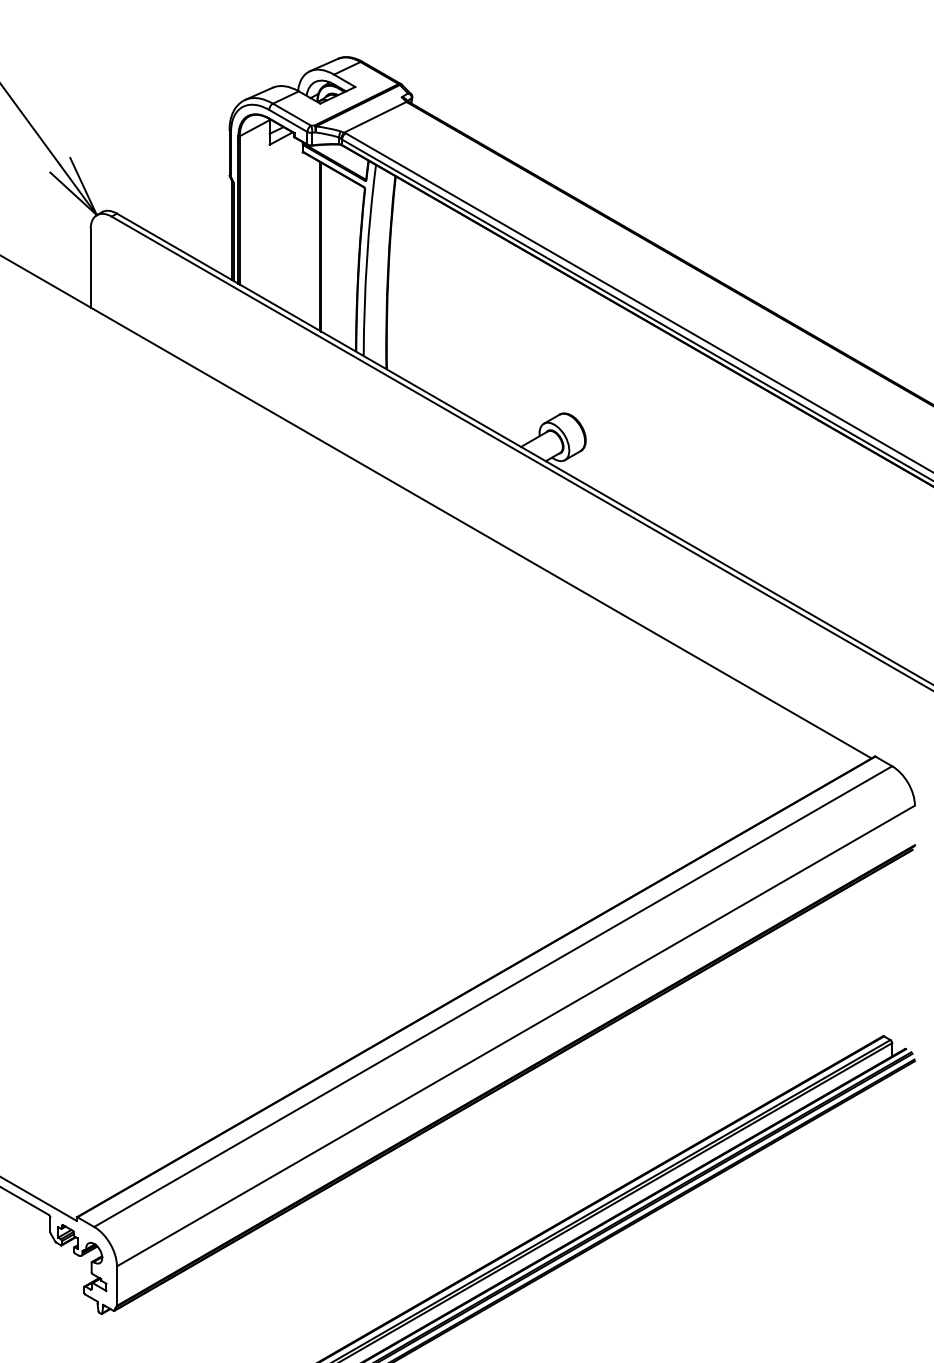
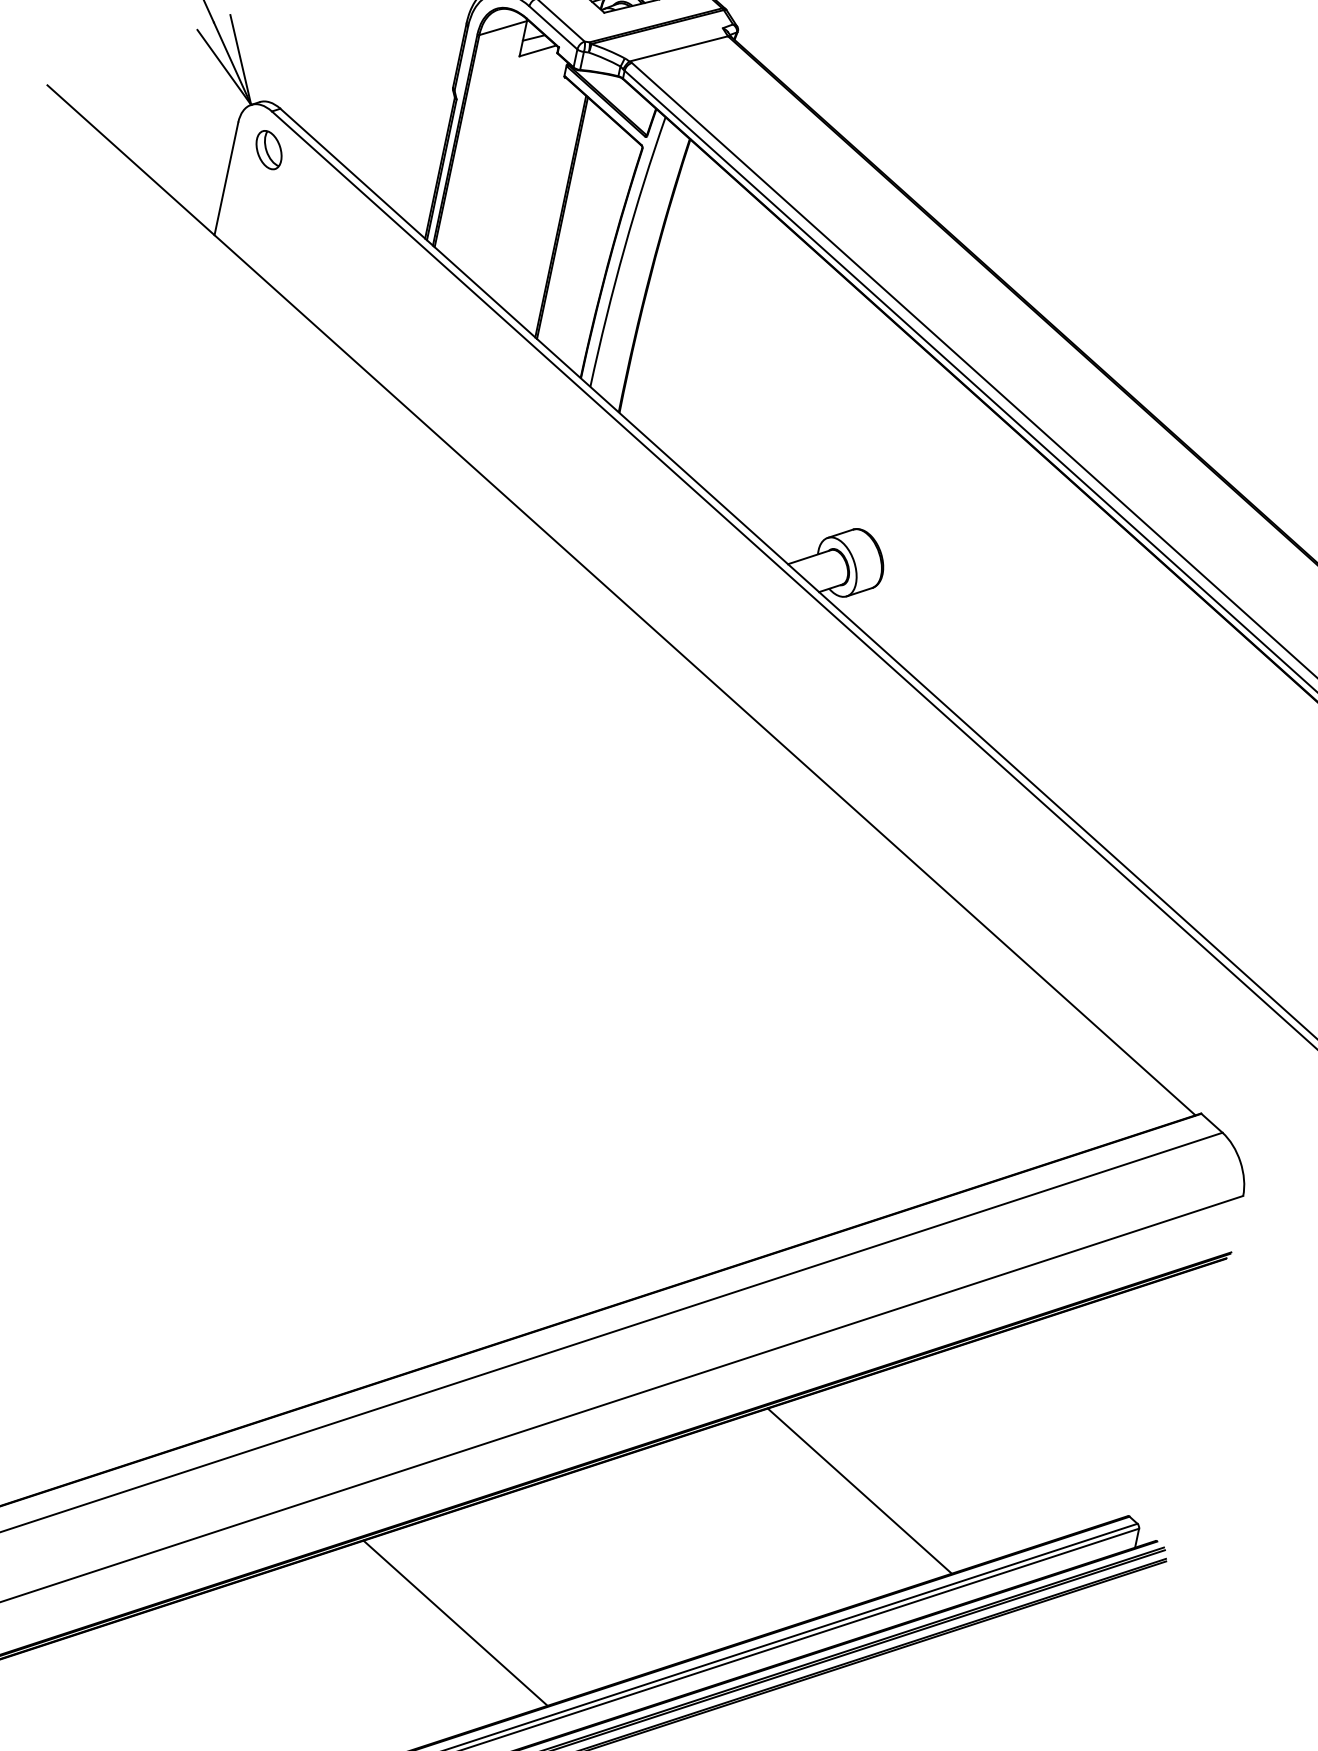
part: (114, 242) -> (268, 149), added
line: (699, 1057) -> (859, 1491), added
line: (447, 1202) -> (455, 1622), added

